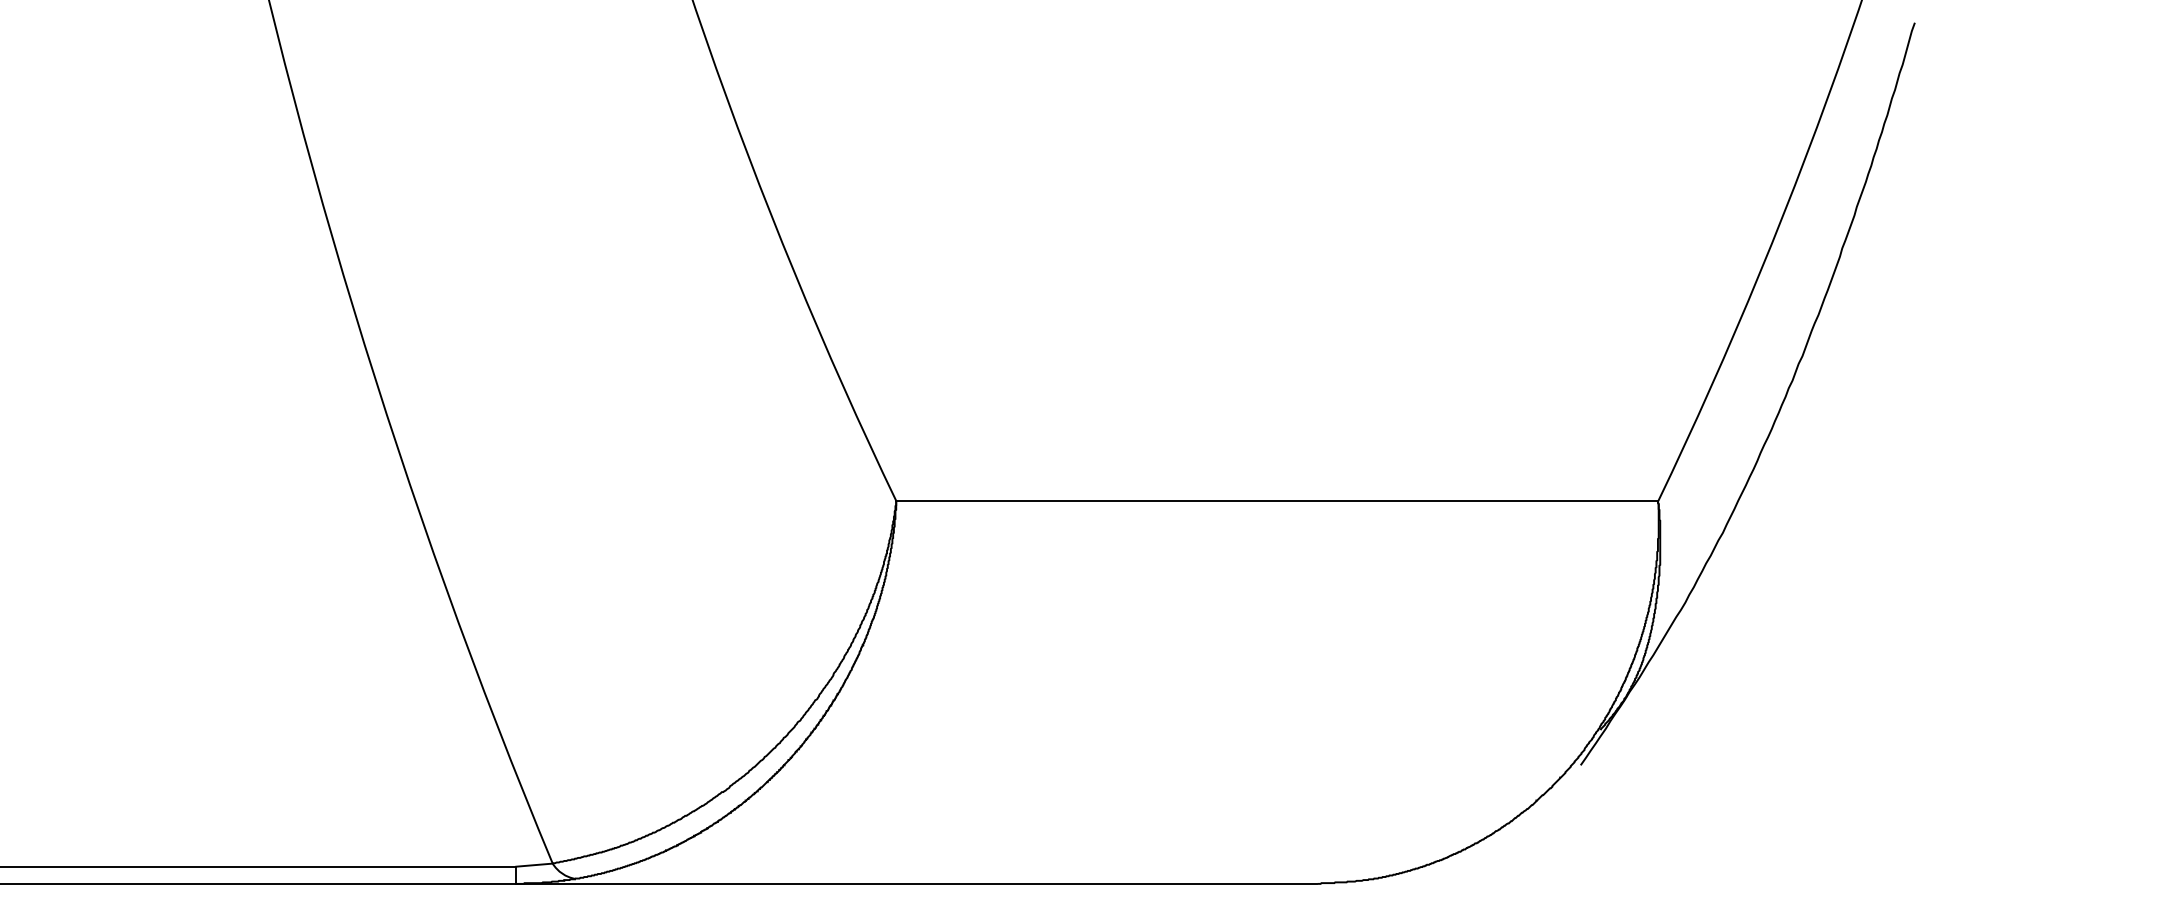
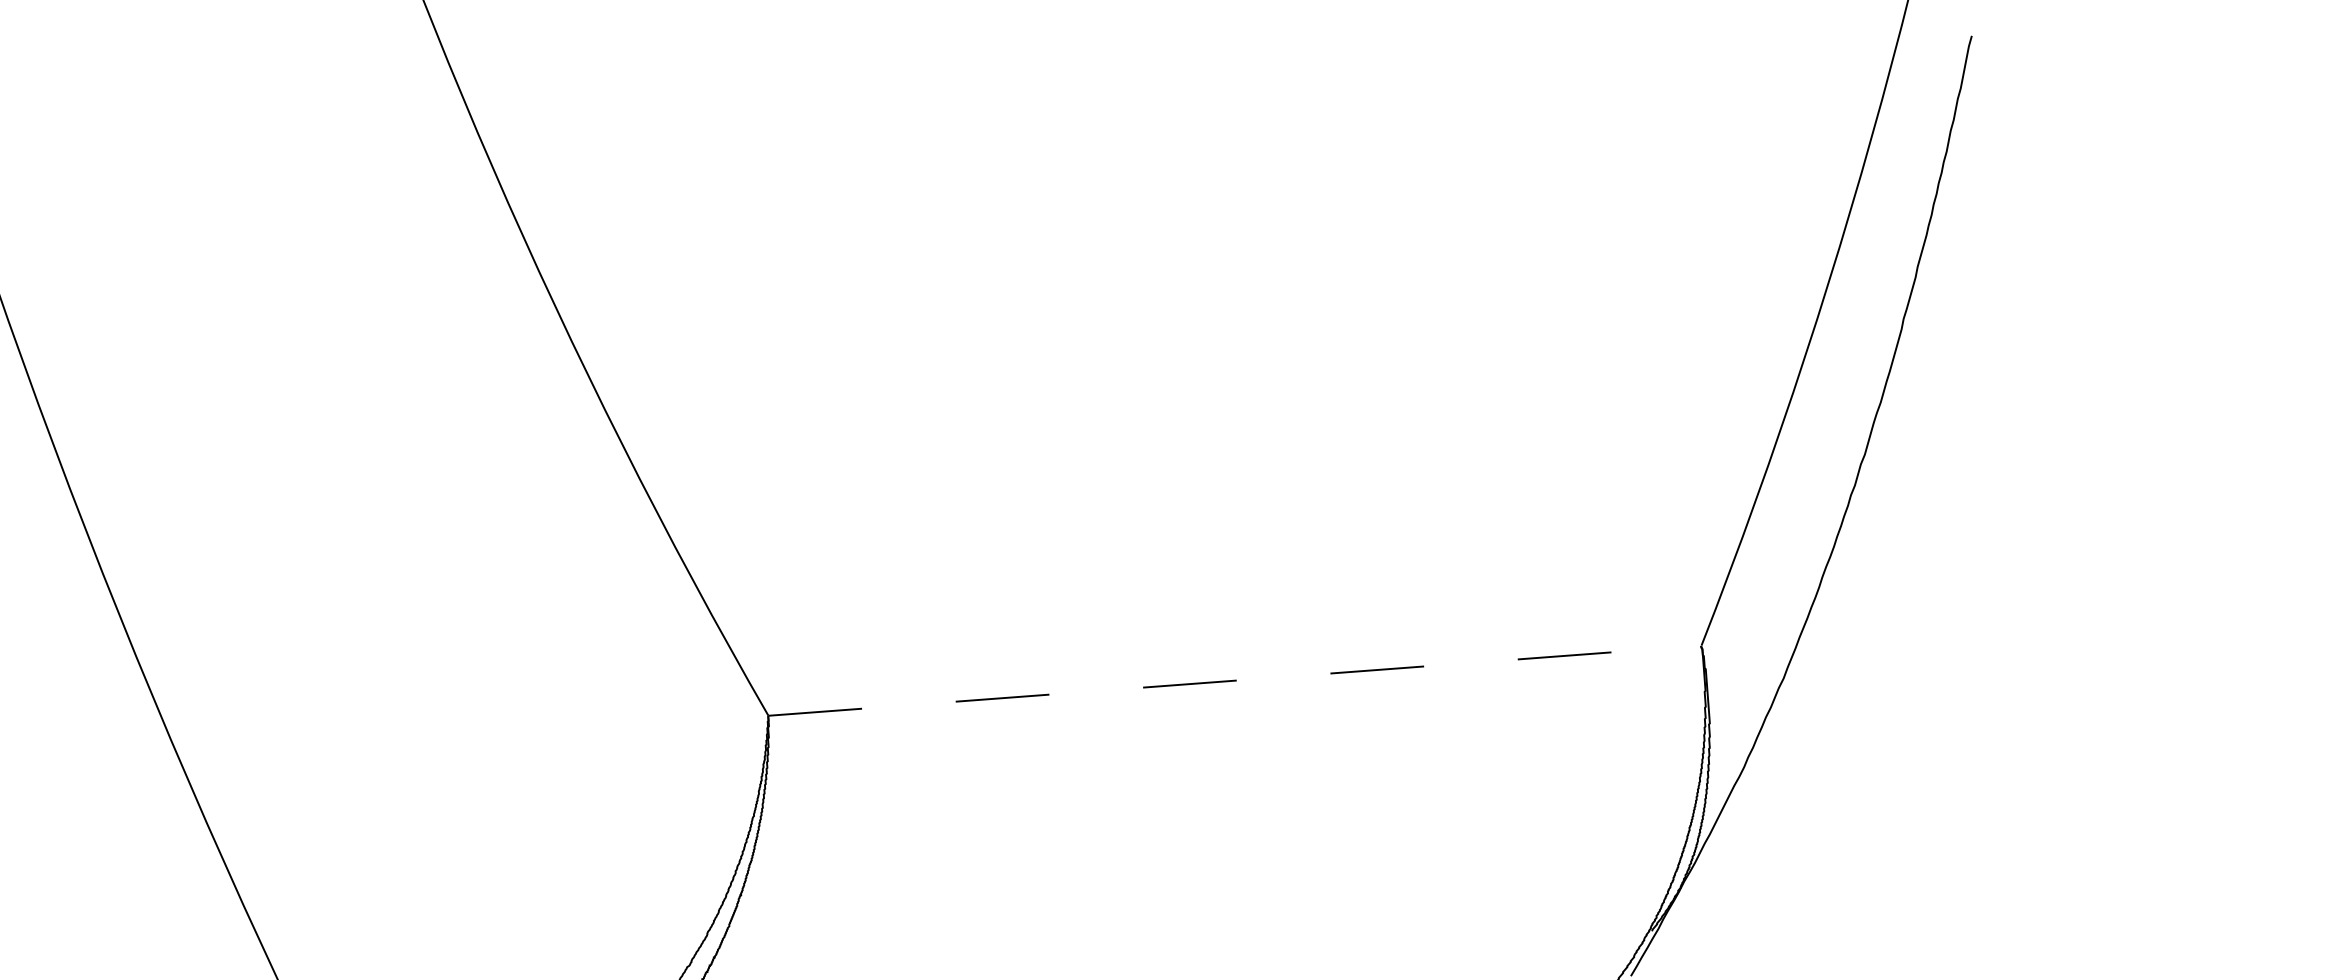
line: (1277, 501) -> (1235, 680), solid -> dashed

